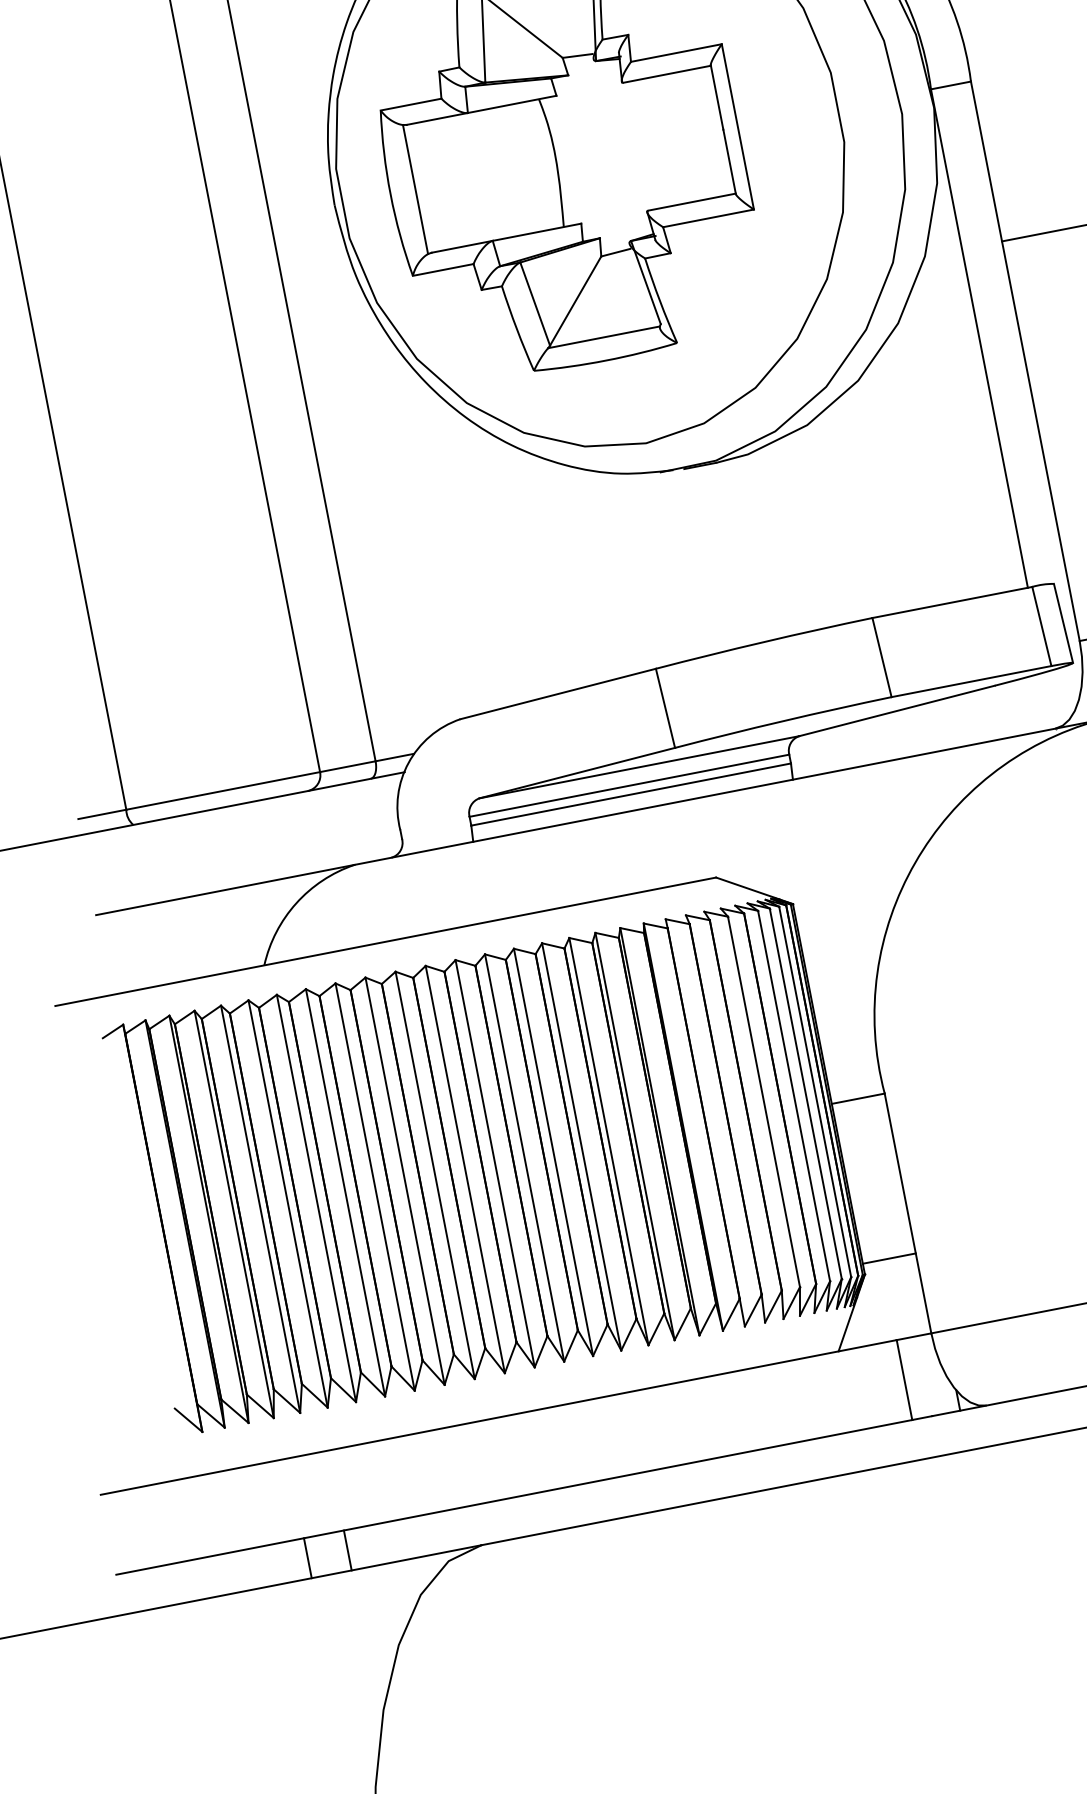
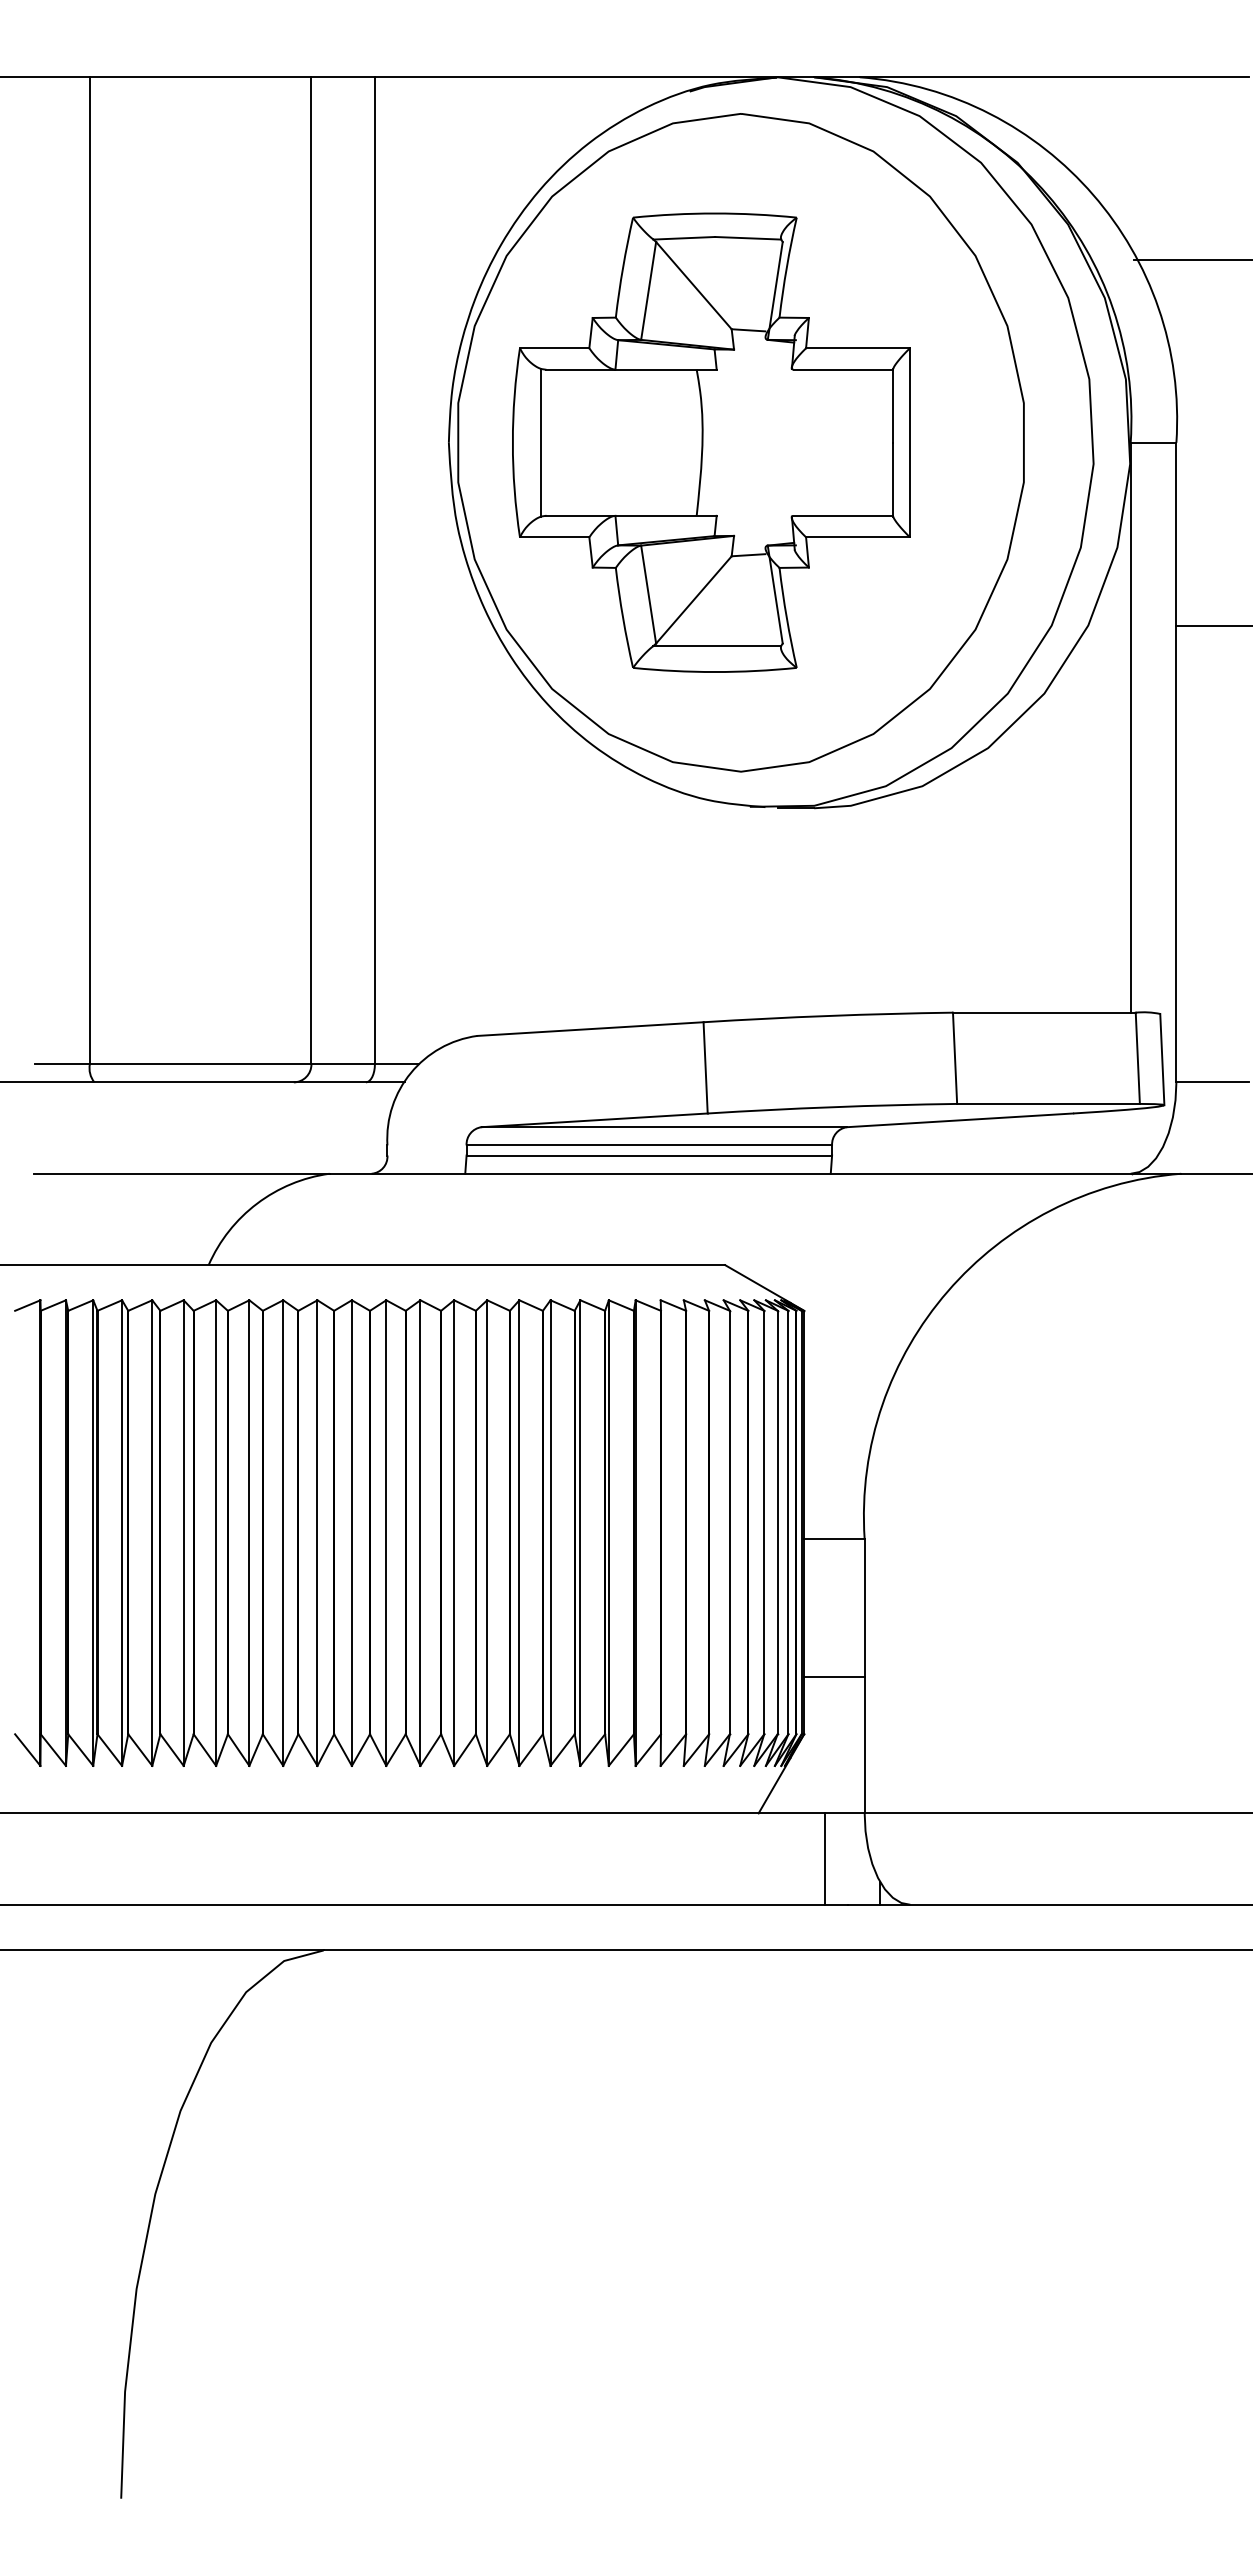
line: (889, 1258) -> (834, 1677), moved
line: (347, 1550) -> (175, 1927), removed
line: (307, 1558) -> (129, 1927), removed

